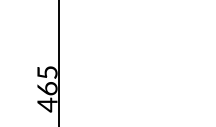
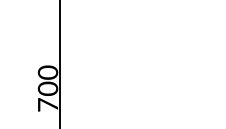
text: (46, 88) -> (47, 88), 465 -> 700

